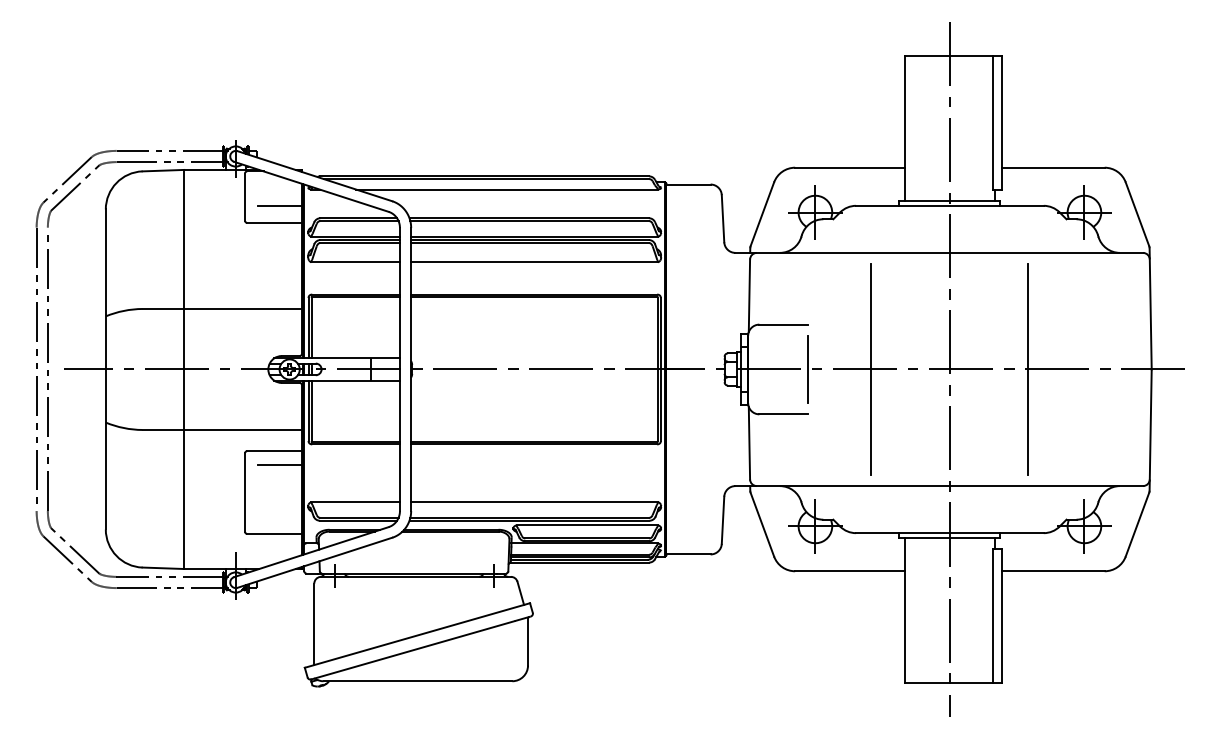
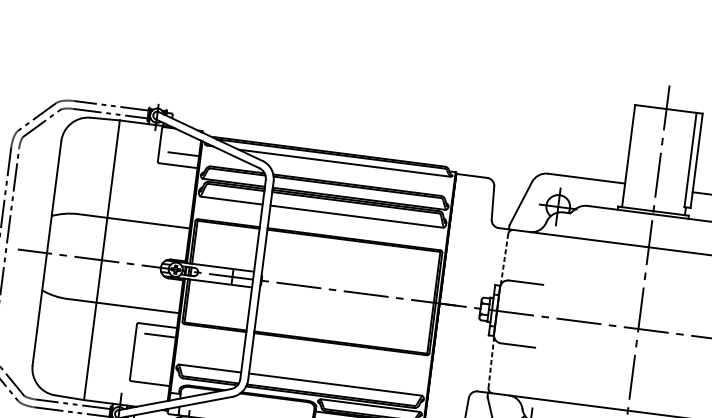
line: (749, 296) -> (504, 259), solid -> dashed
line: (808, 369) -> (539, 316), removed
line: (871, 369) -> (583, 321), removed
line: (1028, 369) -> (693, 336), removed
line: (749, 442) -> (491, 362), solid -> dashed

